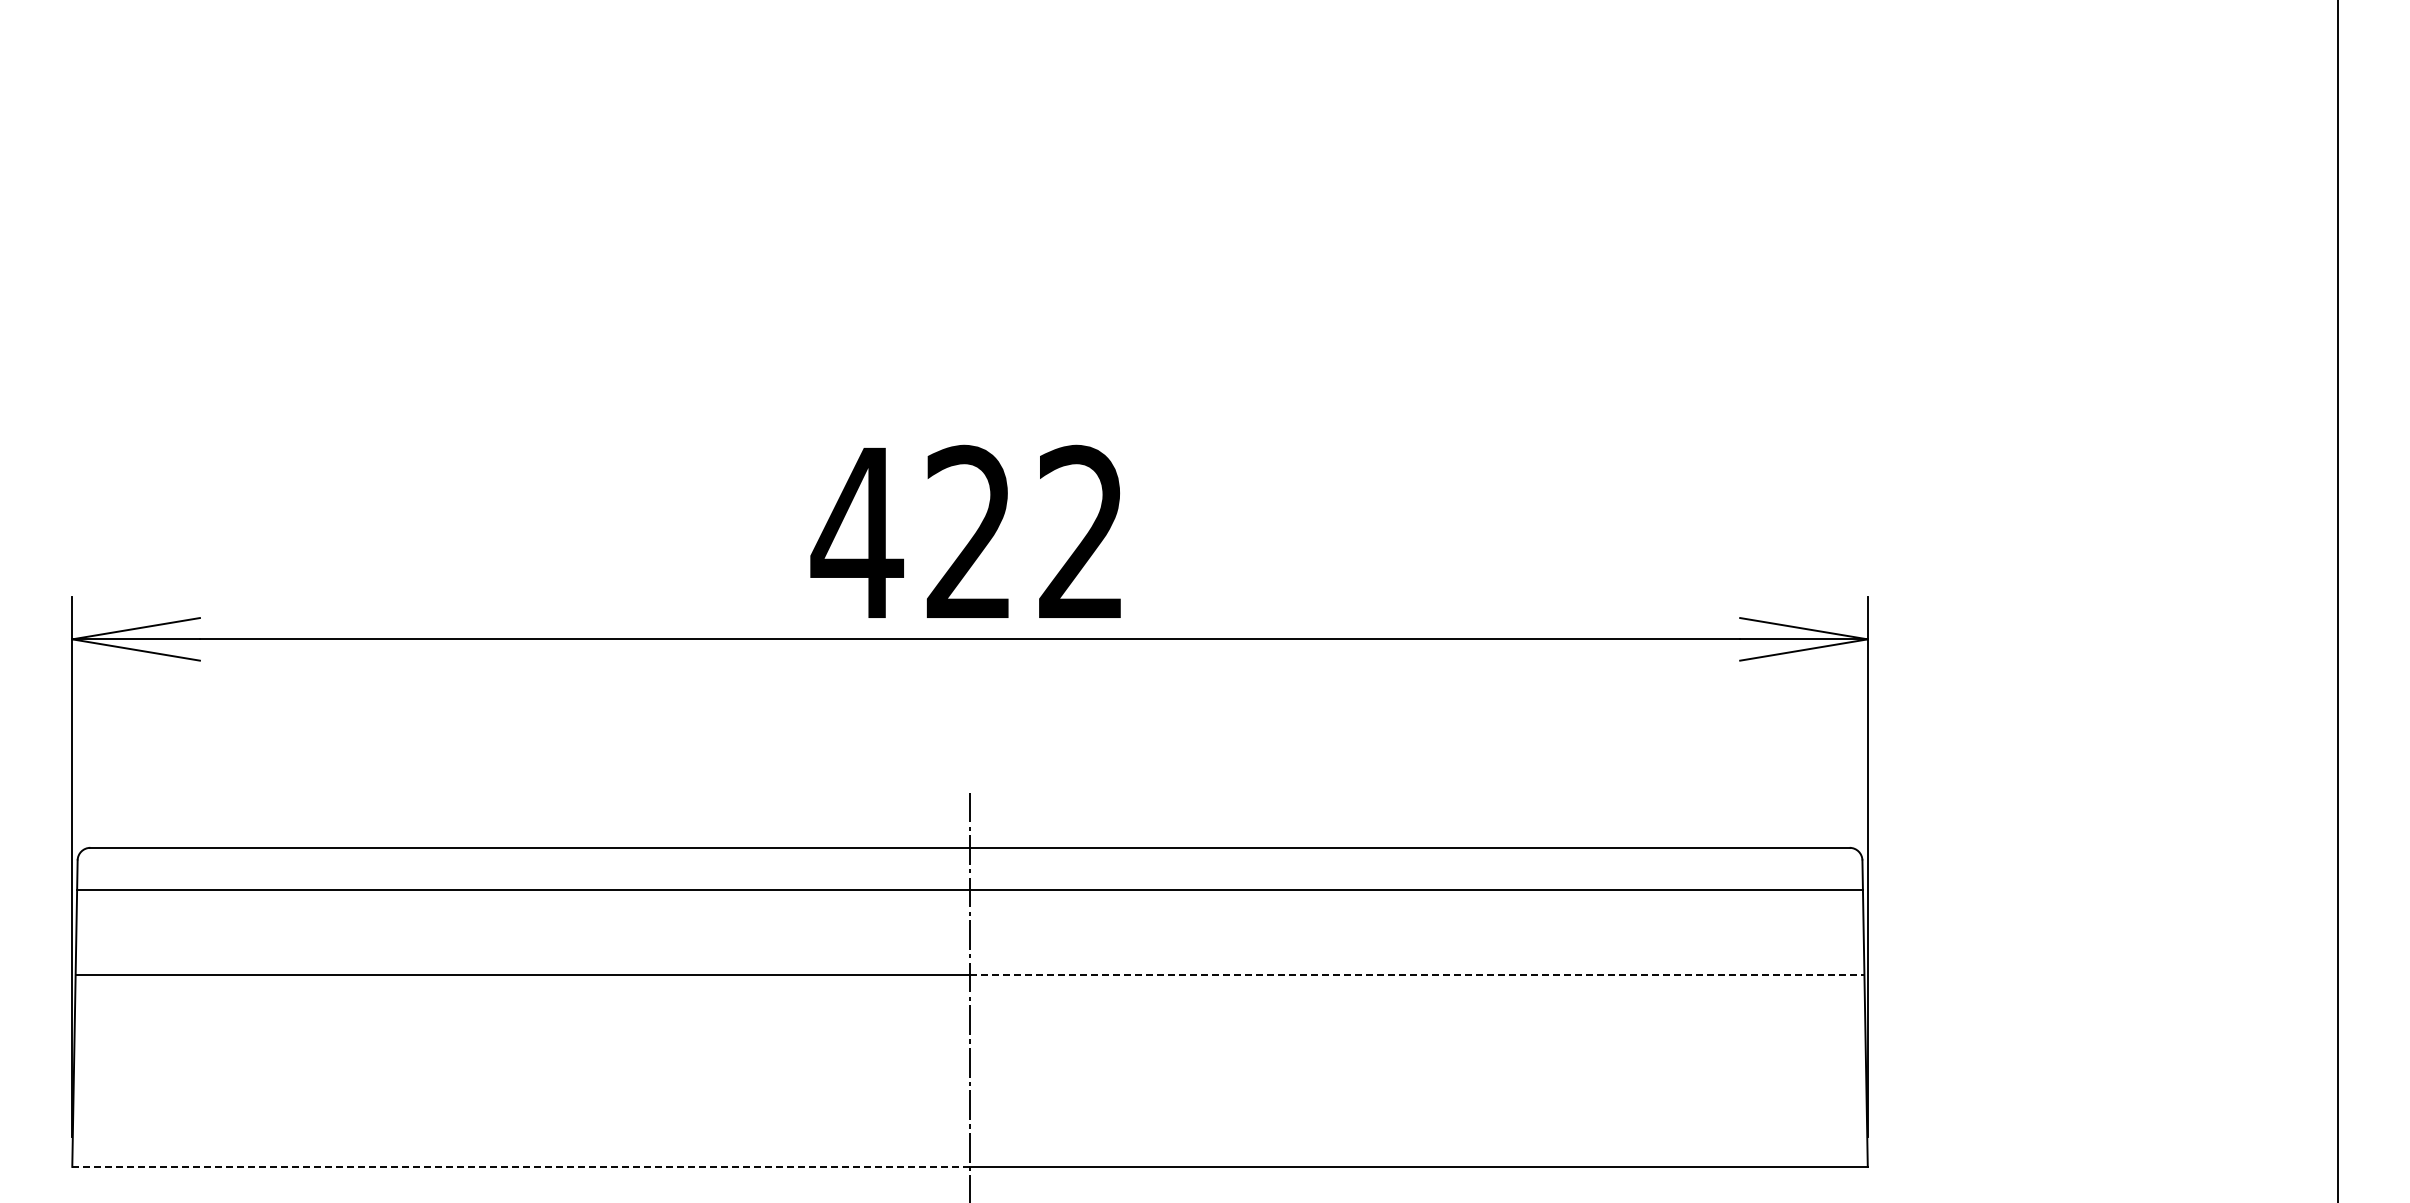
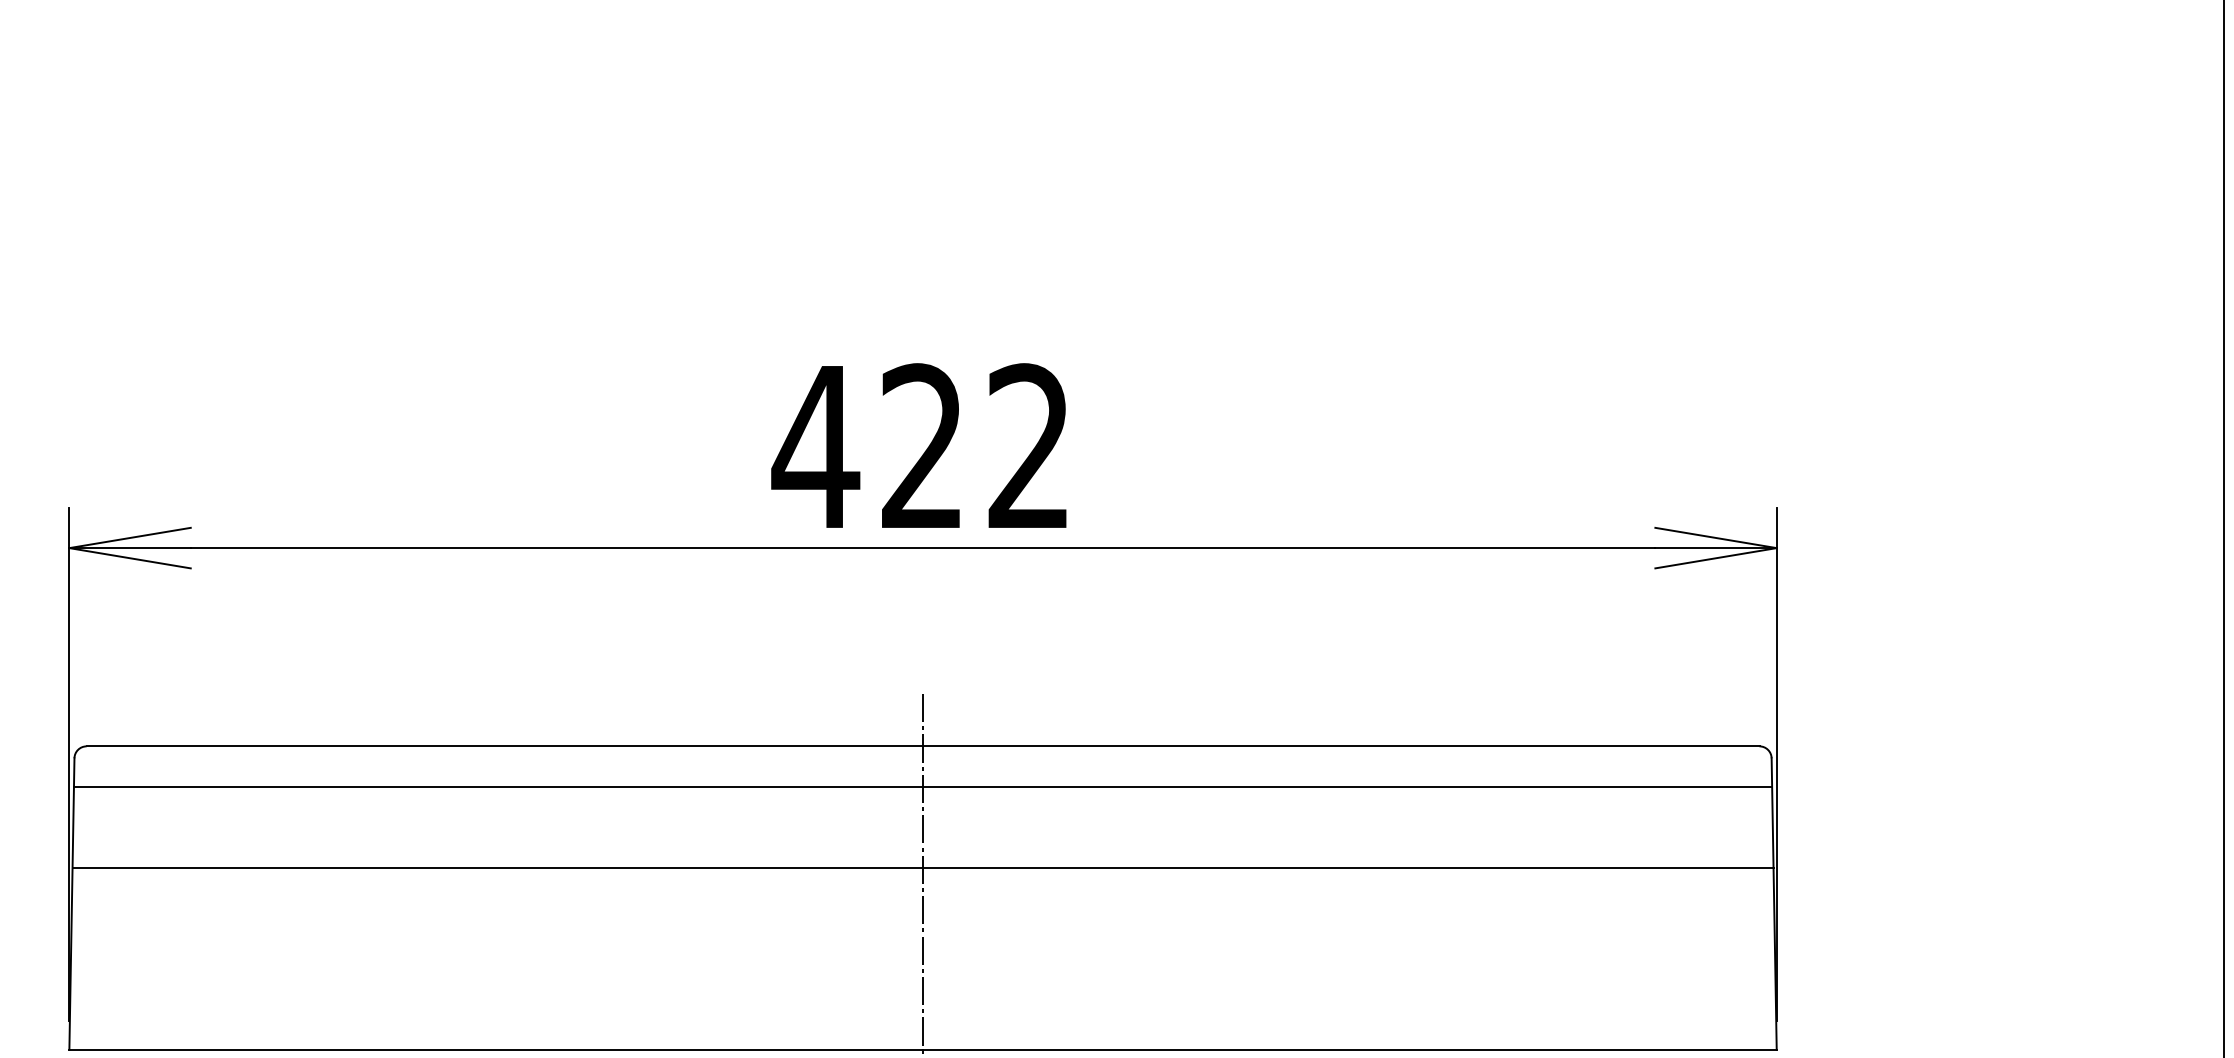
line: (1417, 975) -> (1348, 867), dashed -> solid
line: (521, 1166) -> (496, 1049), dashed -> solid

